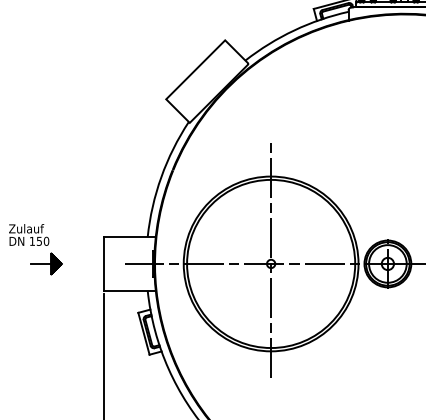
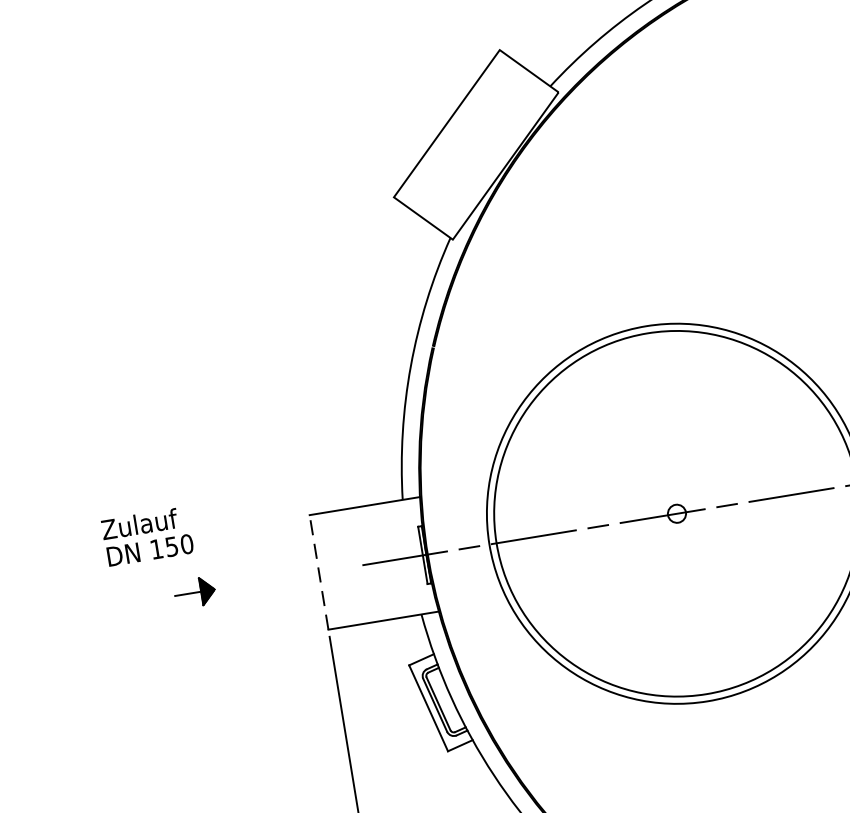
line: (271, 259) -> (676, 504), removed
part: (46, 263) -> (194, 591), size x0.6
line: (104, 263) -> (319, 571), solid -> dashed

